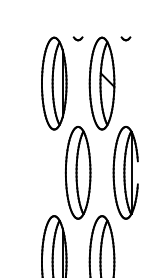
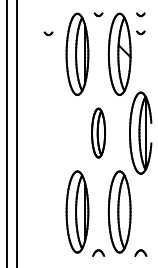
part: (125, 58) -> (140, 32), added
part: (21, 60) -> (48, 33), added
part: (78, 172) -> (98, 132), size x0.6

